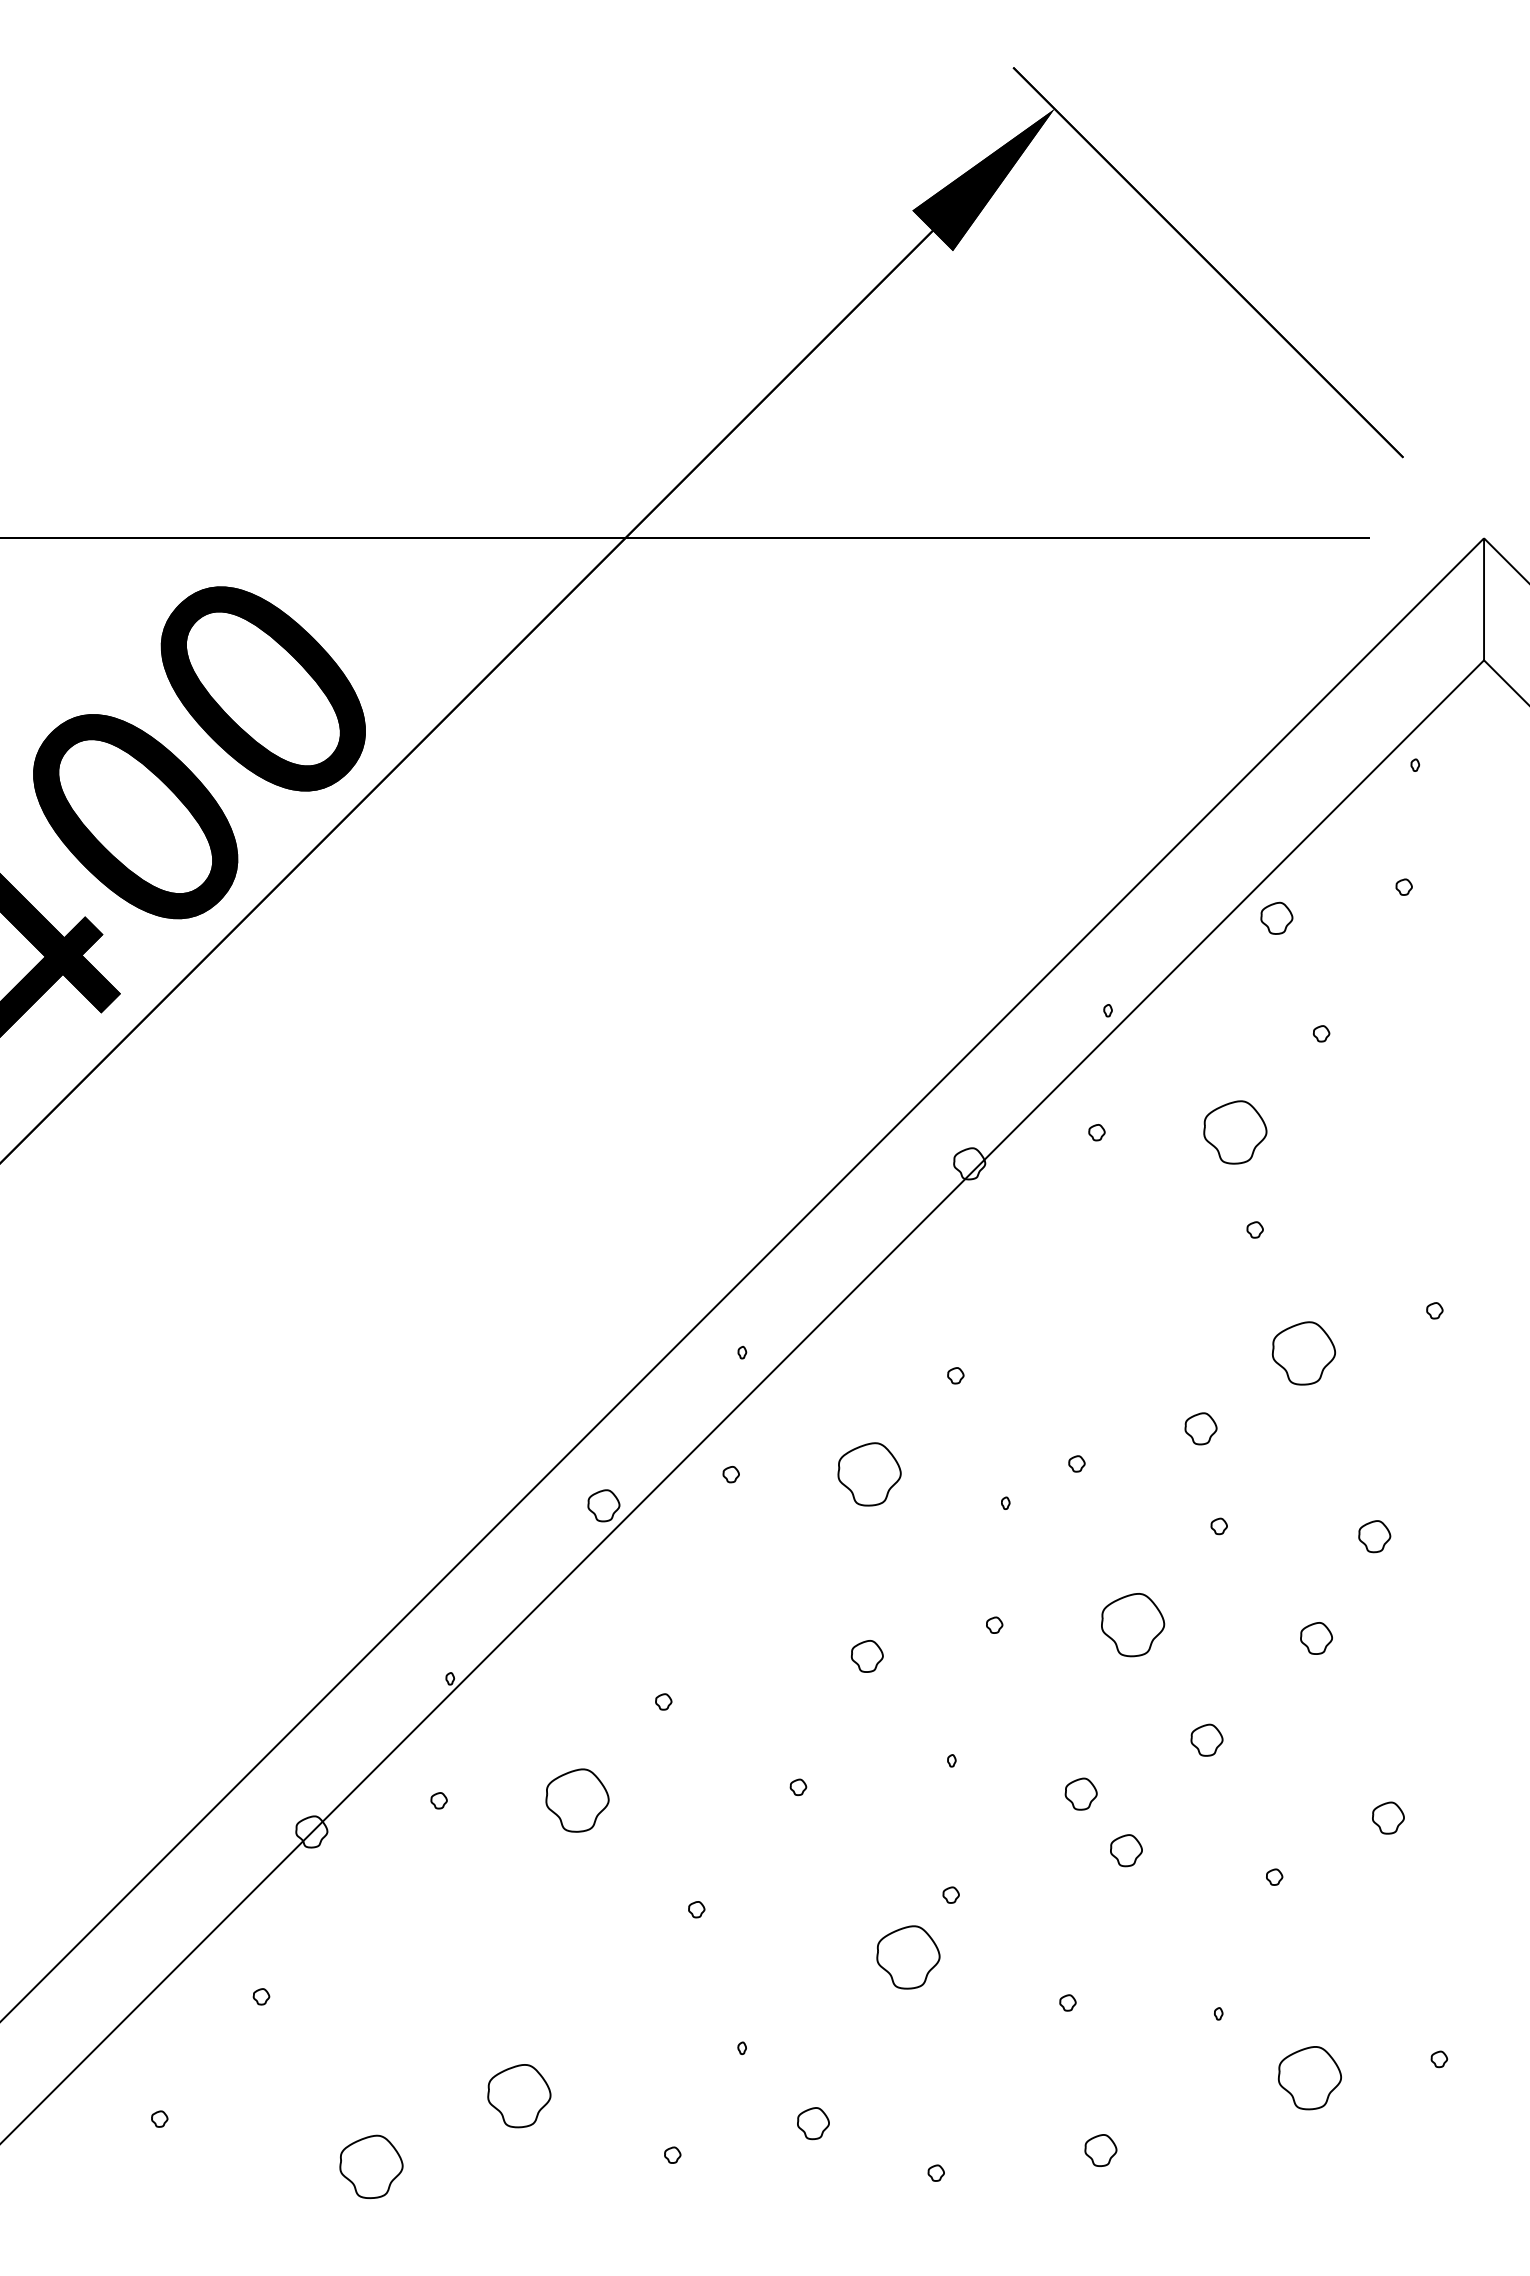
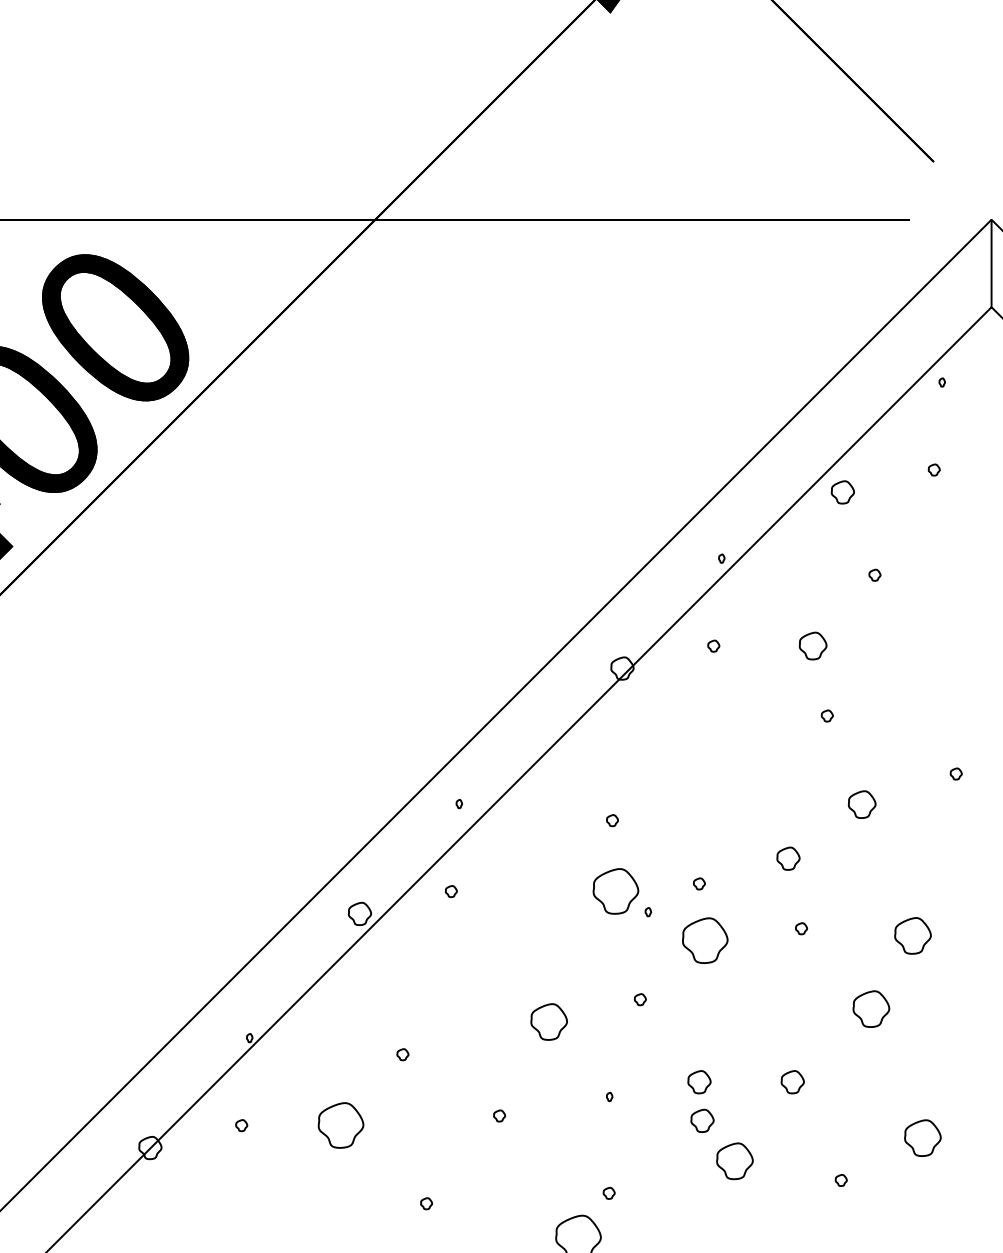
part: (1235, 1132) -> (813, 646), size x0.6
part: (1303, 1353) -> (862, 804), size x0.6
part: (869, 1474) -> (615, 891), moved
part: (1374, 1536) -> (912, 935), size x1.6
part: (1133, 1625) -> (705, 941), moved
part: (1316, 1638) -> (871, 1009), size x1.6
part: (866, 1656) -> (548, 1022), size x1.6
part: (1076, 1739) -> (699, 1081), added
part: (1388, 1817) -> (923, 1137), size x1.6
part: (1126, 1850) -> (734, 1161), size x1.6

